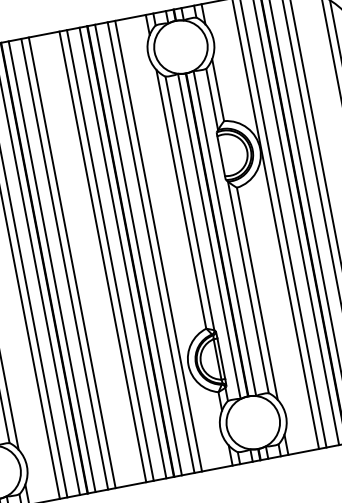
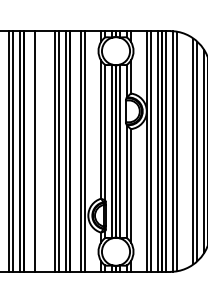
line: (139, 249) -> (74, 151), removed
line: (72, 262) -> (38, 151), removed
line: (51, 266) -> (27, 151), removed

